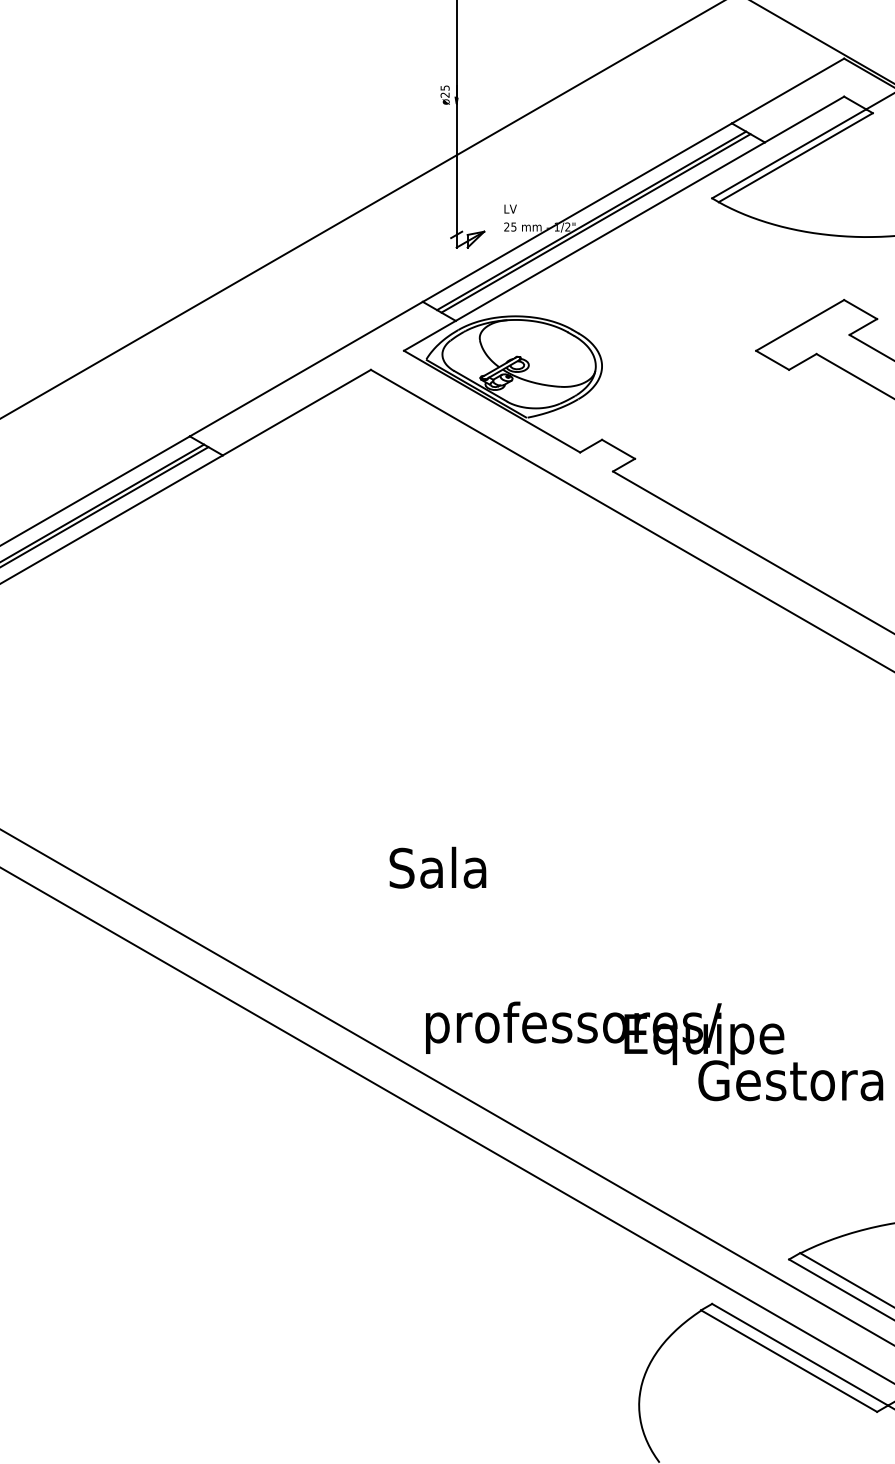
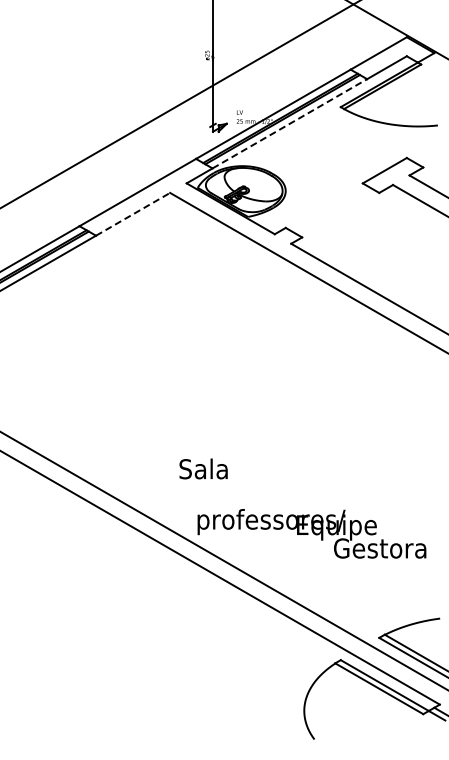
line: (611, 231) -> (290, 123), solid -> dashed
line: (297, 412) -> (133, 214), solid -> dashed
text: (437, 866) -> (203, 468), moved

